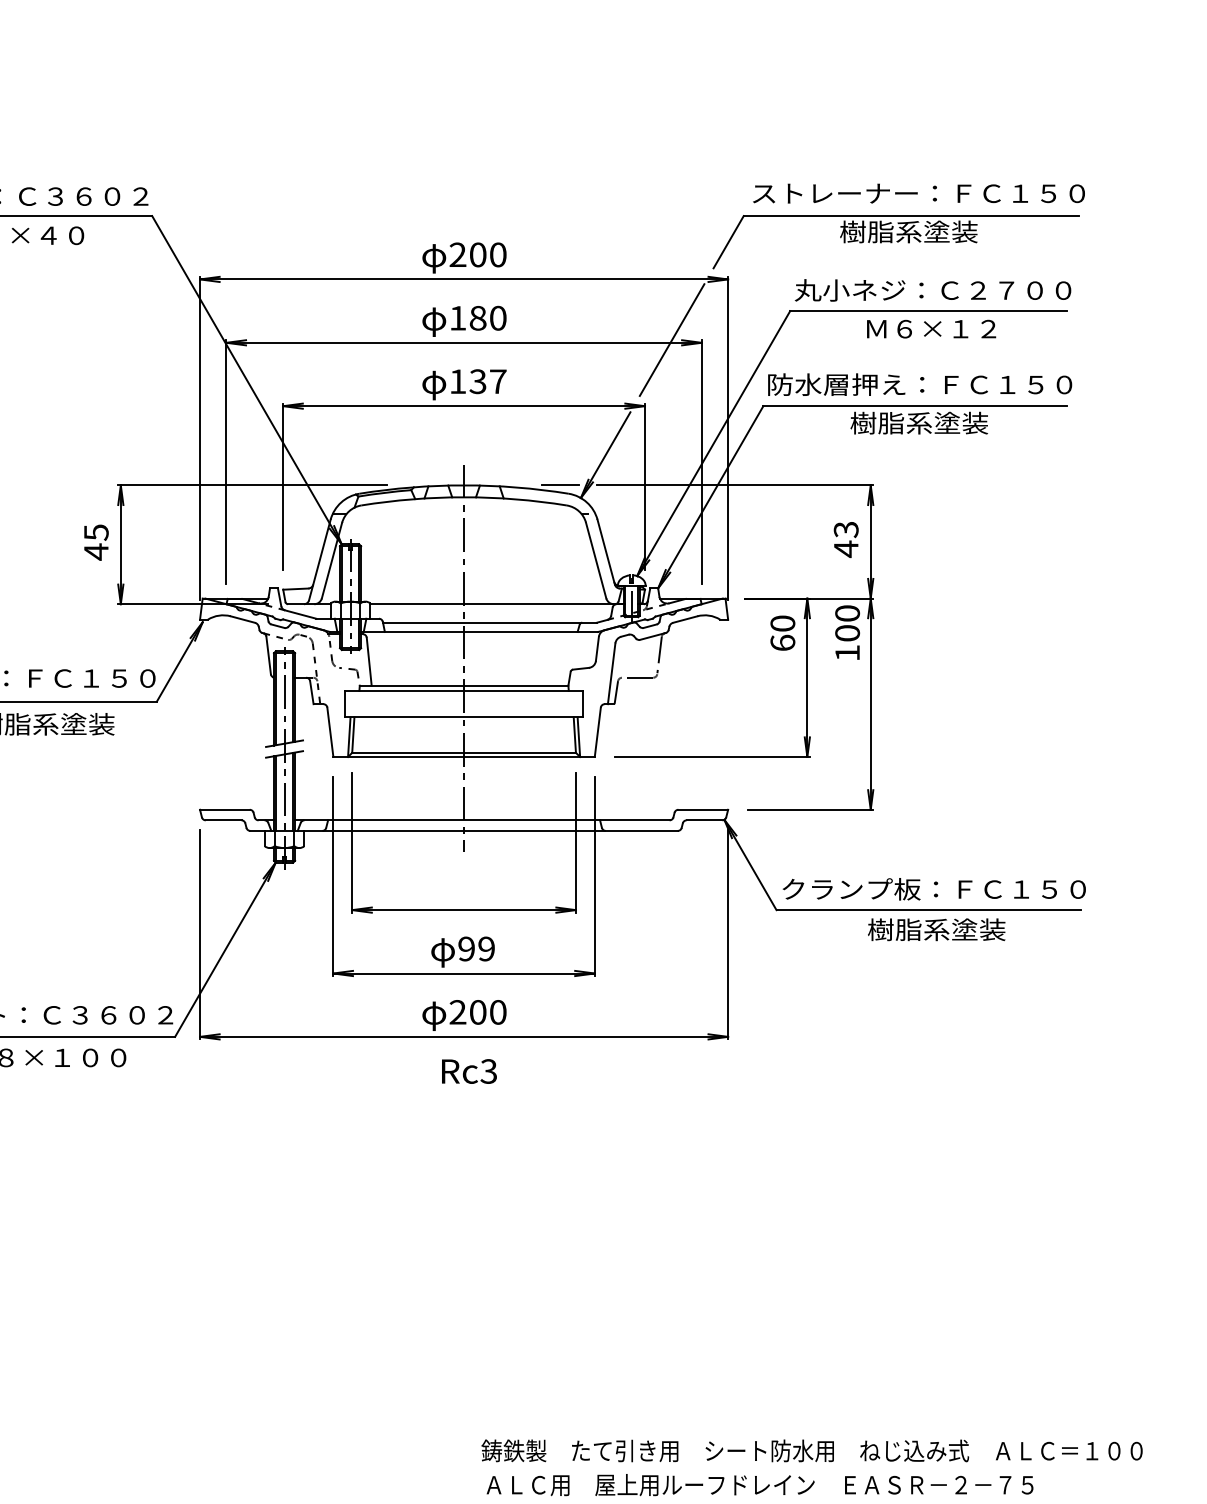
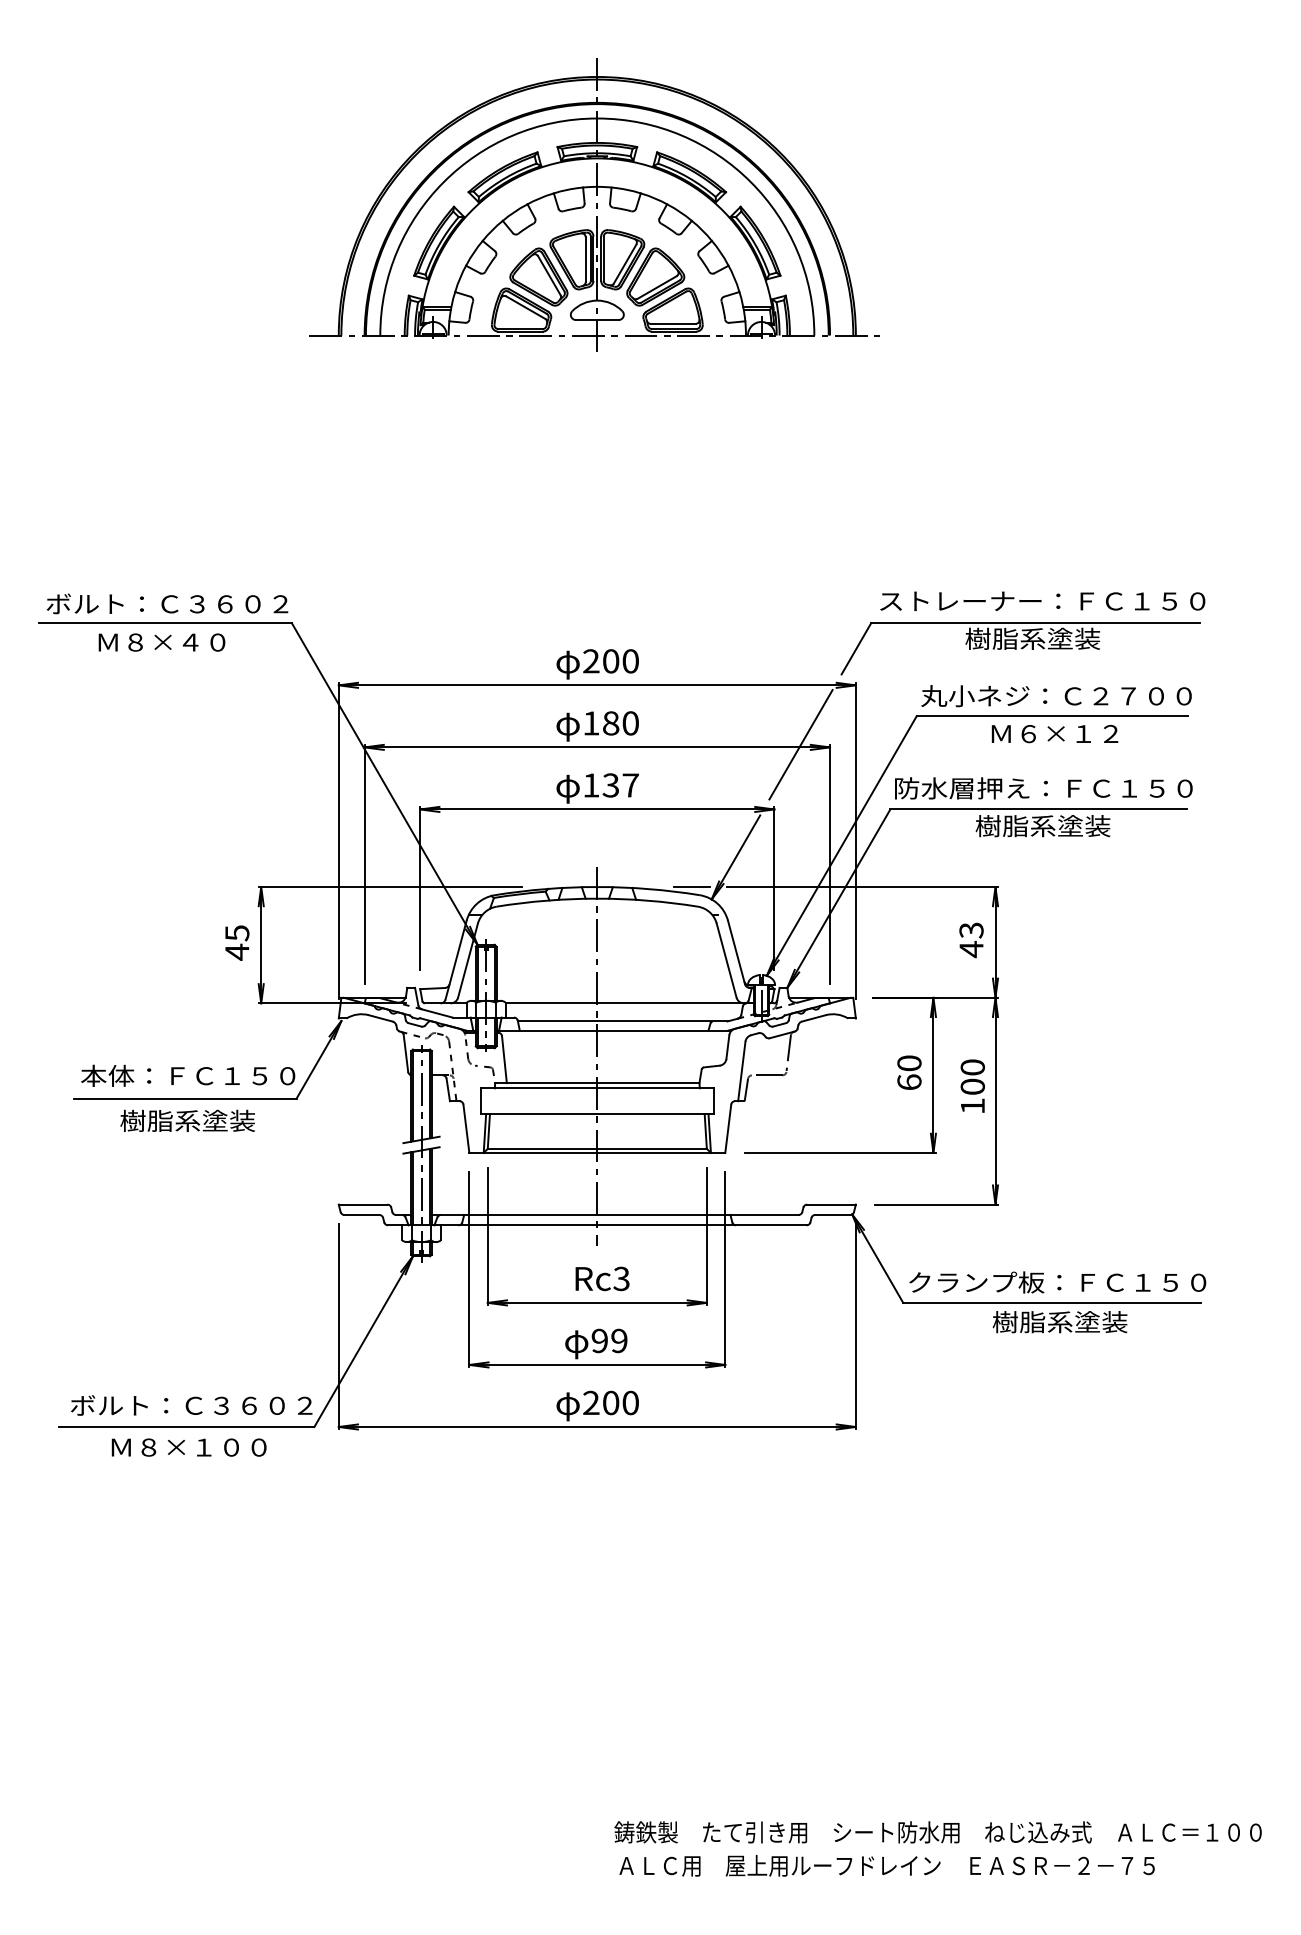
text: (847, 631) -> (972, 1085), moved
text: (782, 632) -> (909, 1072), moved
text: (469, 1071) -> (602, 1278), moved

